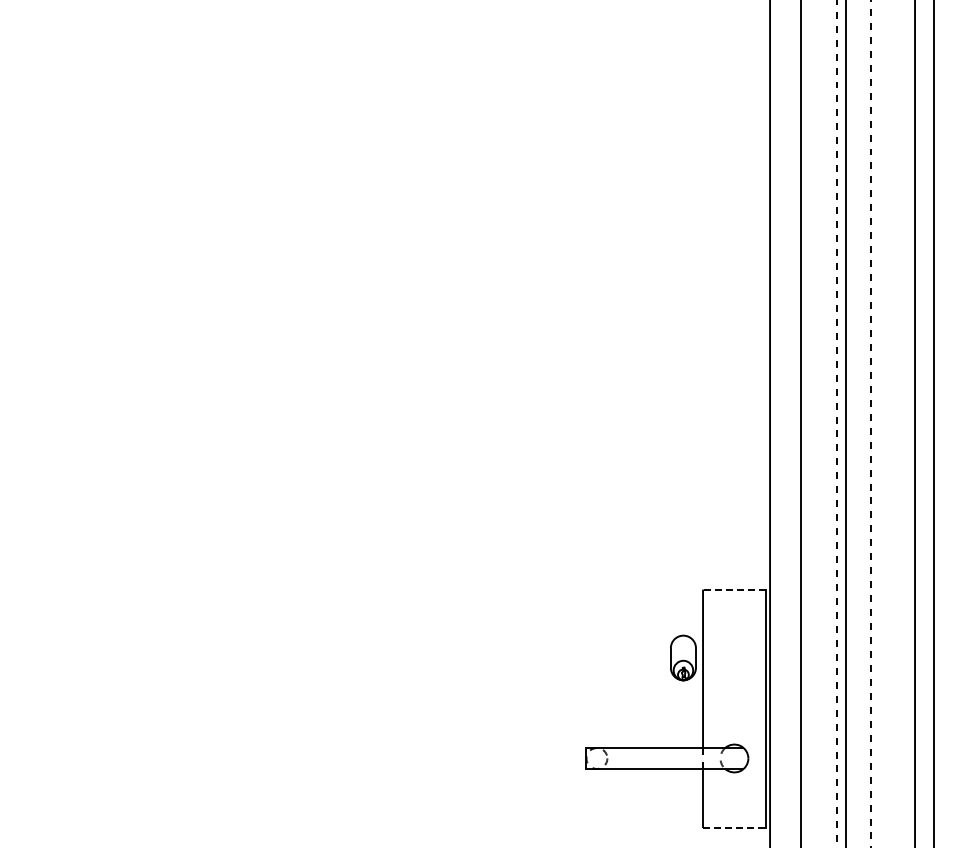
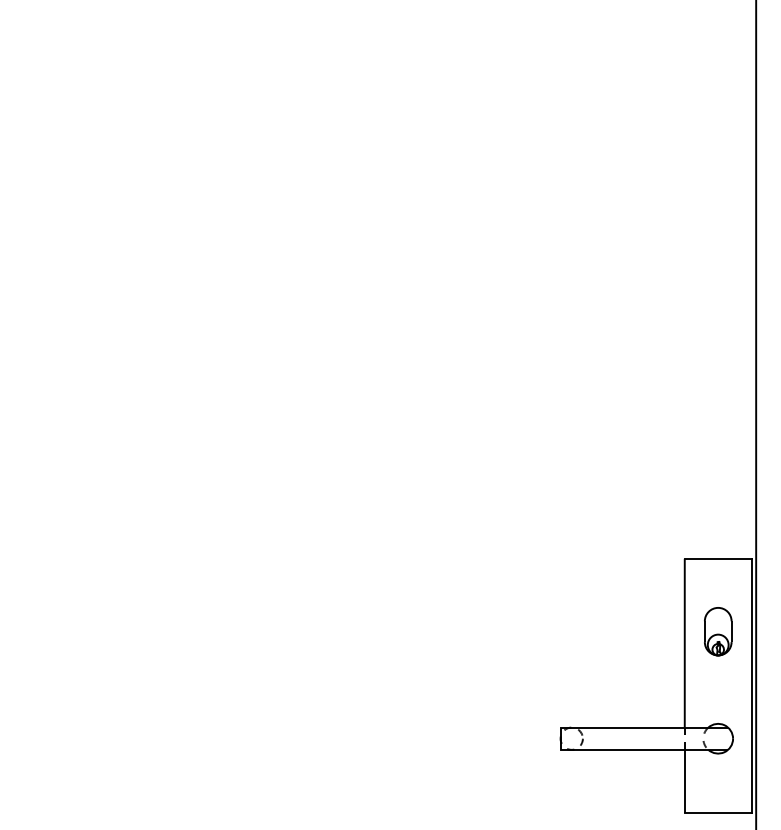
line: (733, 589) -> (717, 558), dashed -> solid
part: (683, 657) -> (718, 631), moved
line: (734, 828) -> (718, 813), dashed -> solid

